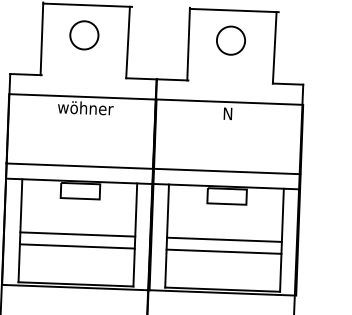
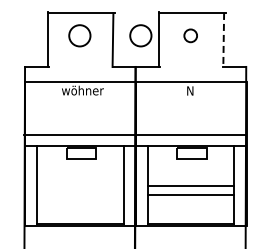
circle: (164, 37) -> (140, 35), added
circle: (230, 40) -> (190, 35), size x0.6
line: (274, 47) -> (223, 39), solid -> dashed
line: (77, 234) -> (80, 186), removed
line: (77, 246) -> (80, 195), removed

